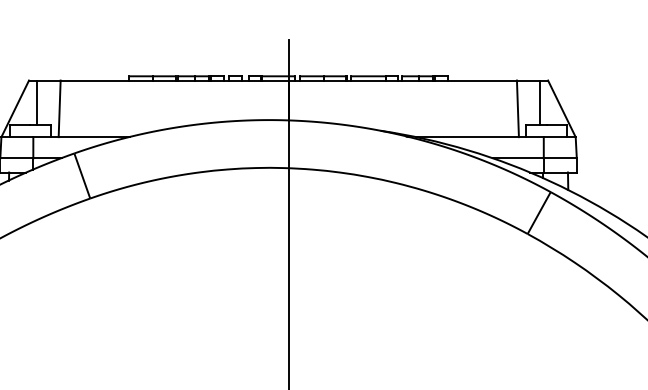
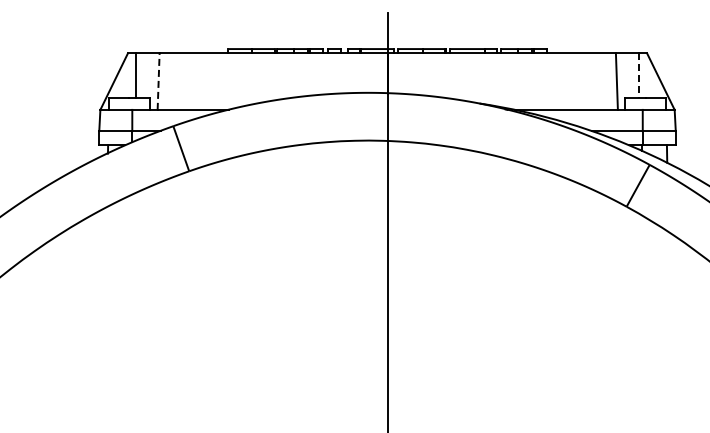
line: (540, 102) -> (639, 75), solid -> dashed
line: (59, 108) -> (158, 81), solid -> dashed

